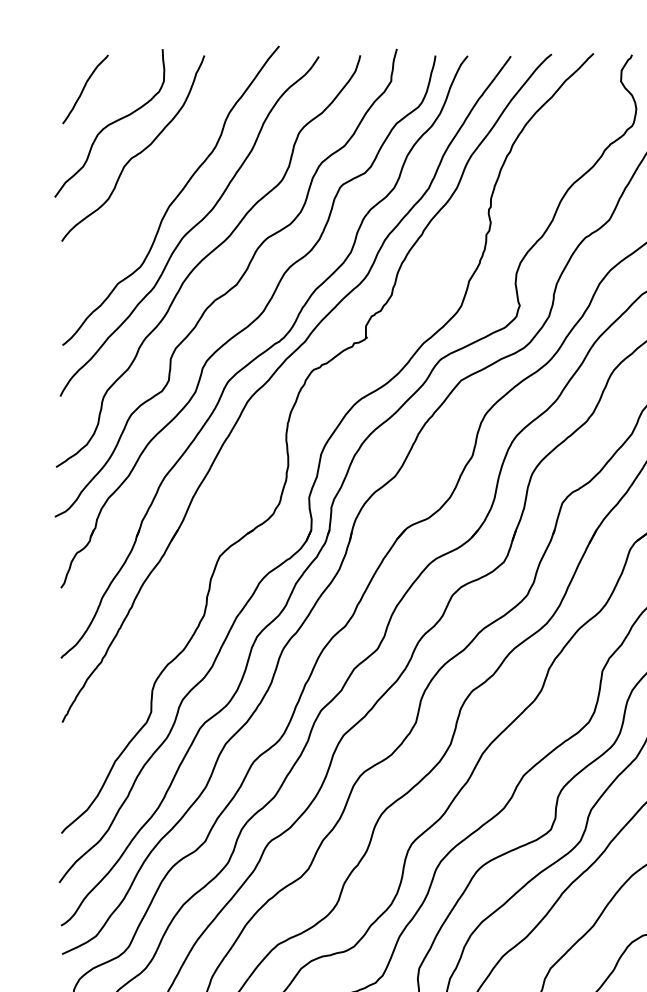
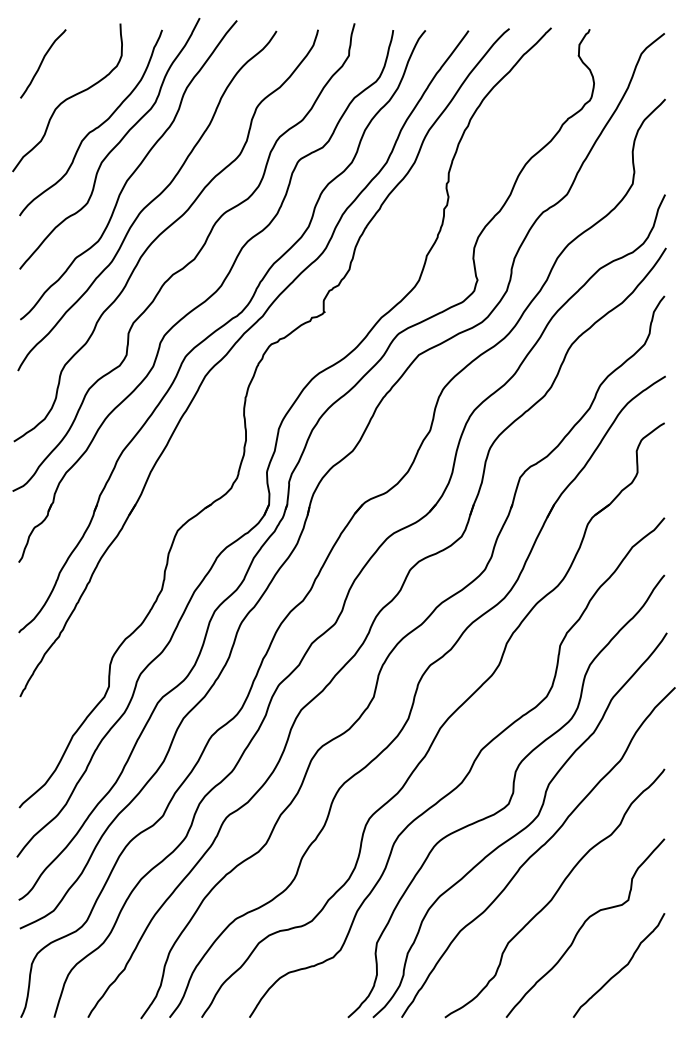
curve: (155, 173) -> (113, 147), added

